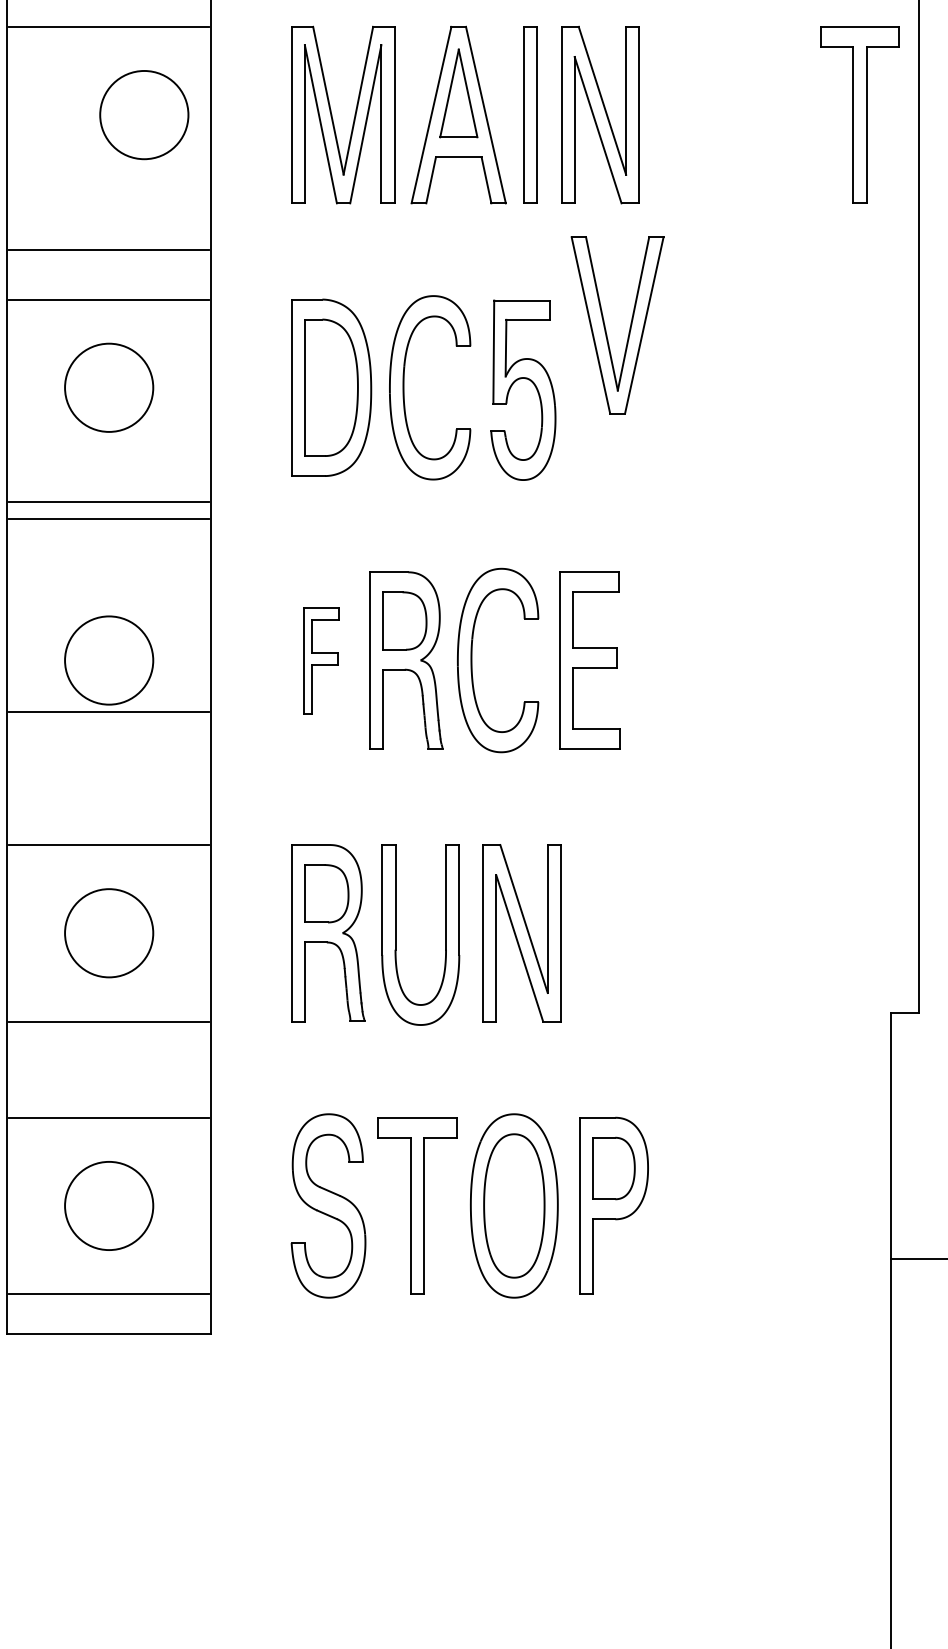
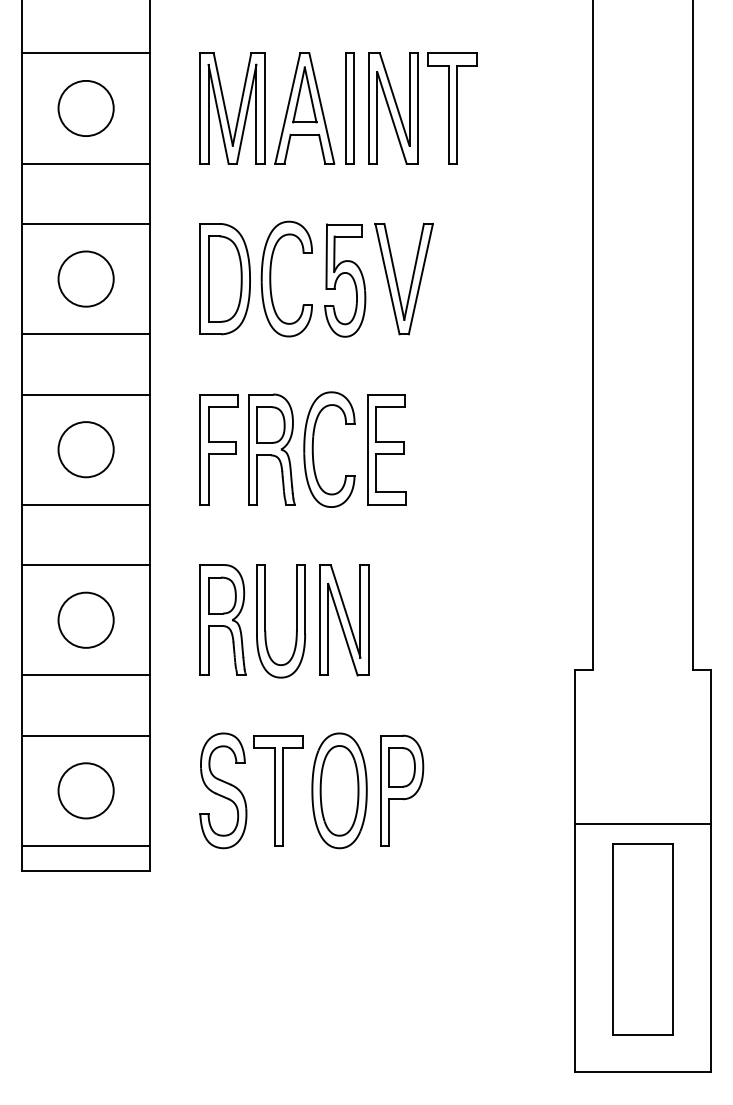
circle: (143, 115) -> (85, 108), moved
part: (859, 115) -> (452, 108), moved
line: (108, 249) -> (85, 163), moved
part: (606, 327) -> (397, 280), moved
line: (108, 501) -> (85, 394), moved
line: (108, 519) -> (85, 334), moved
part: (320, 660) -> (218, 449), size x1.67
line: (108, 711) -> (85, 504), moved

